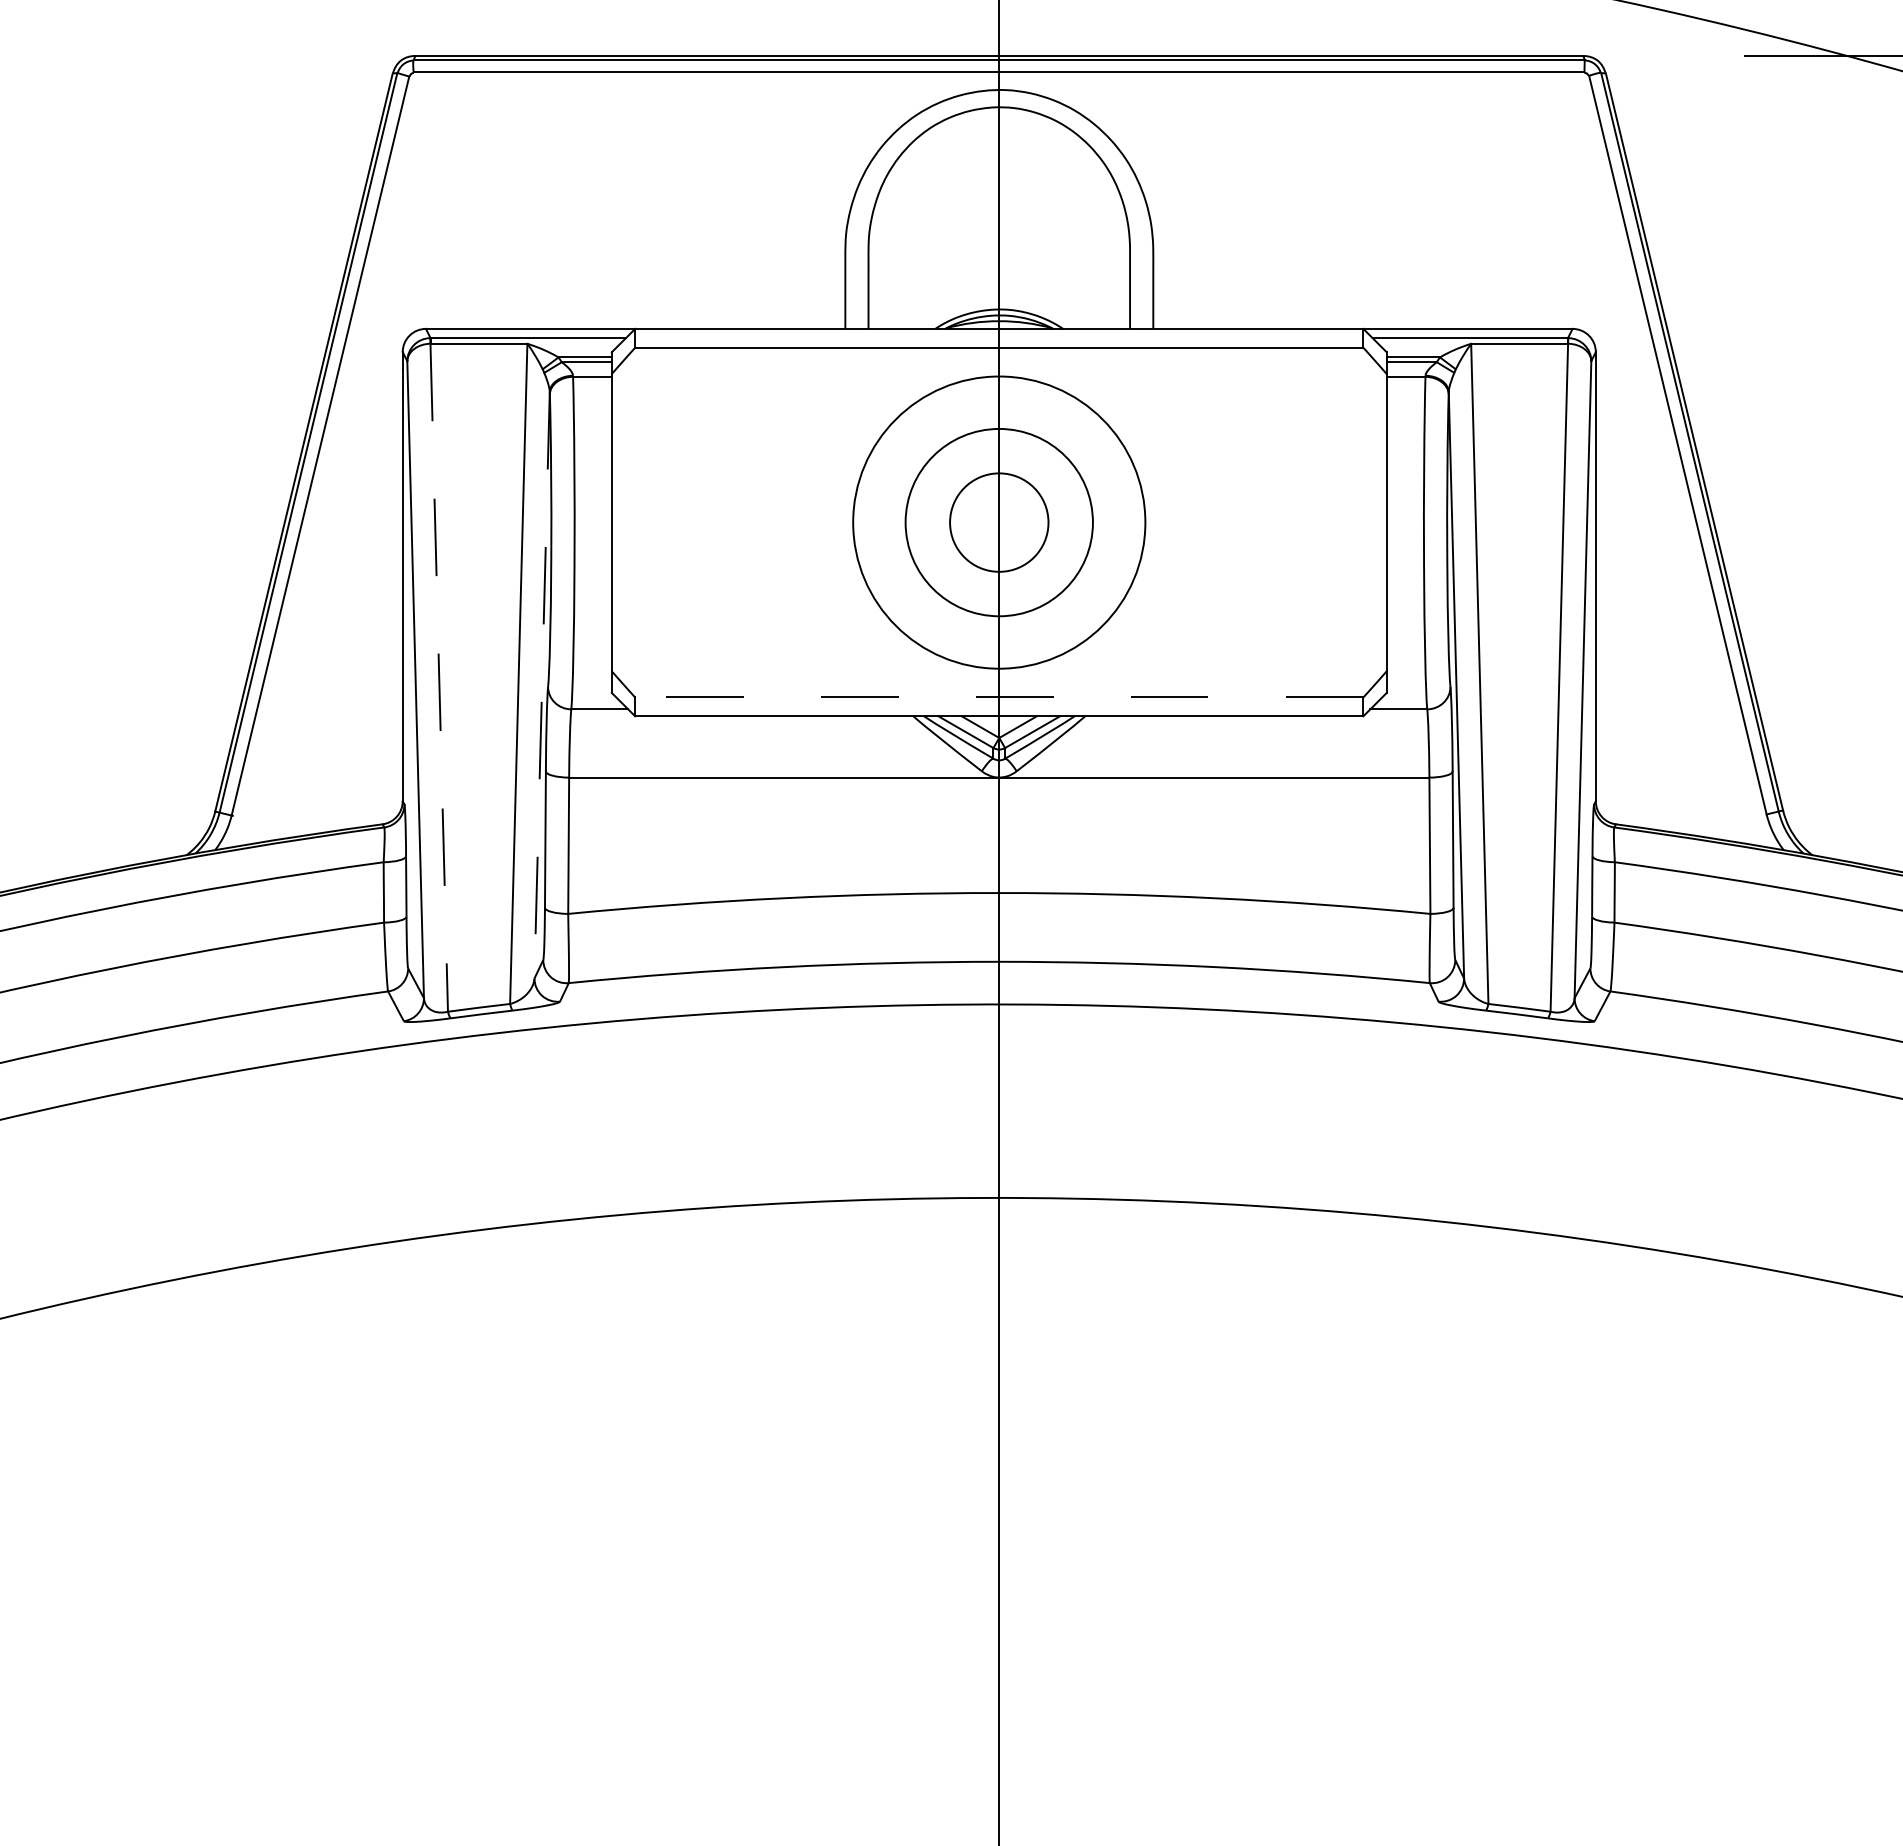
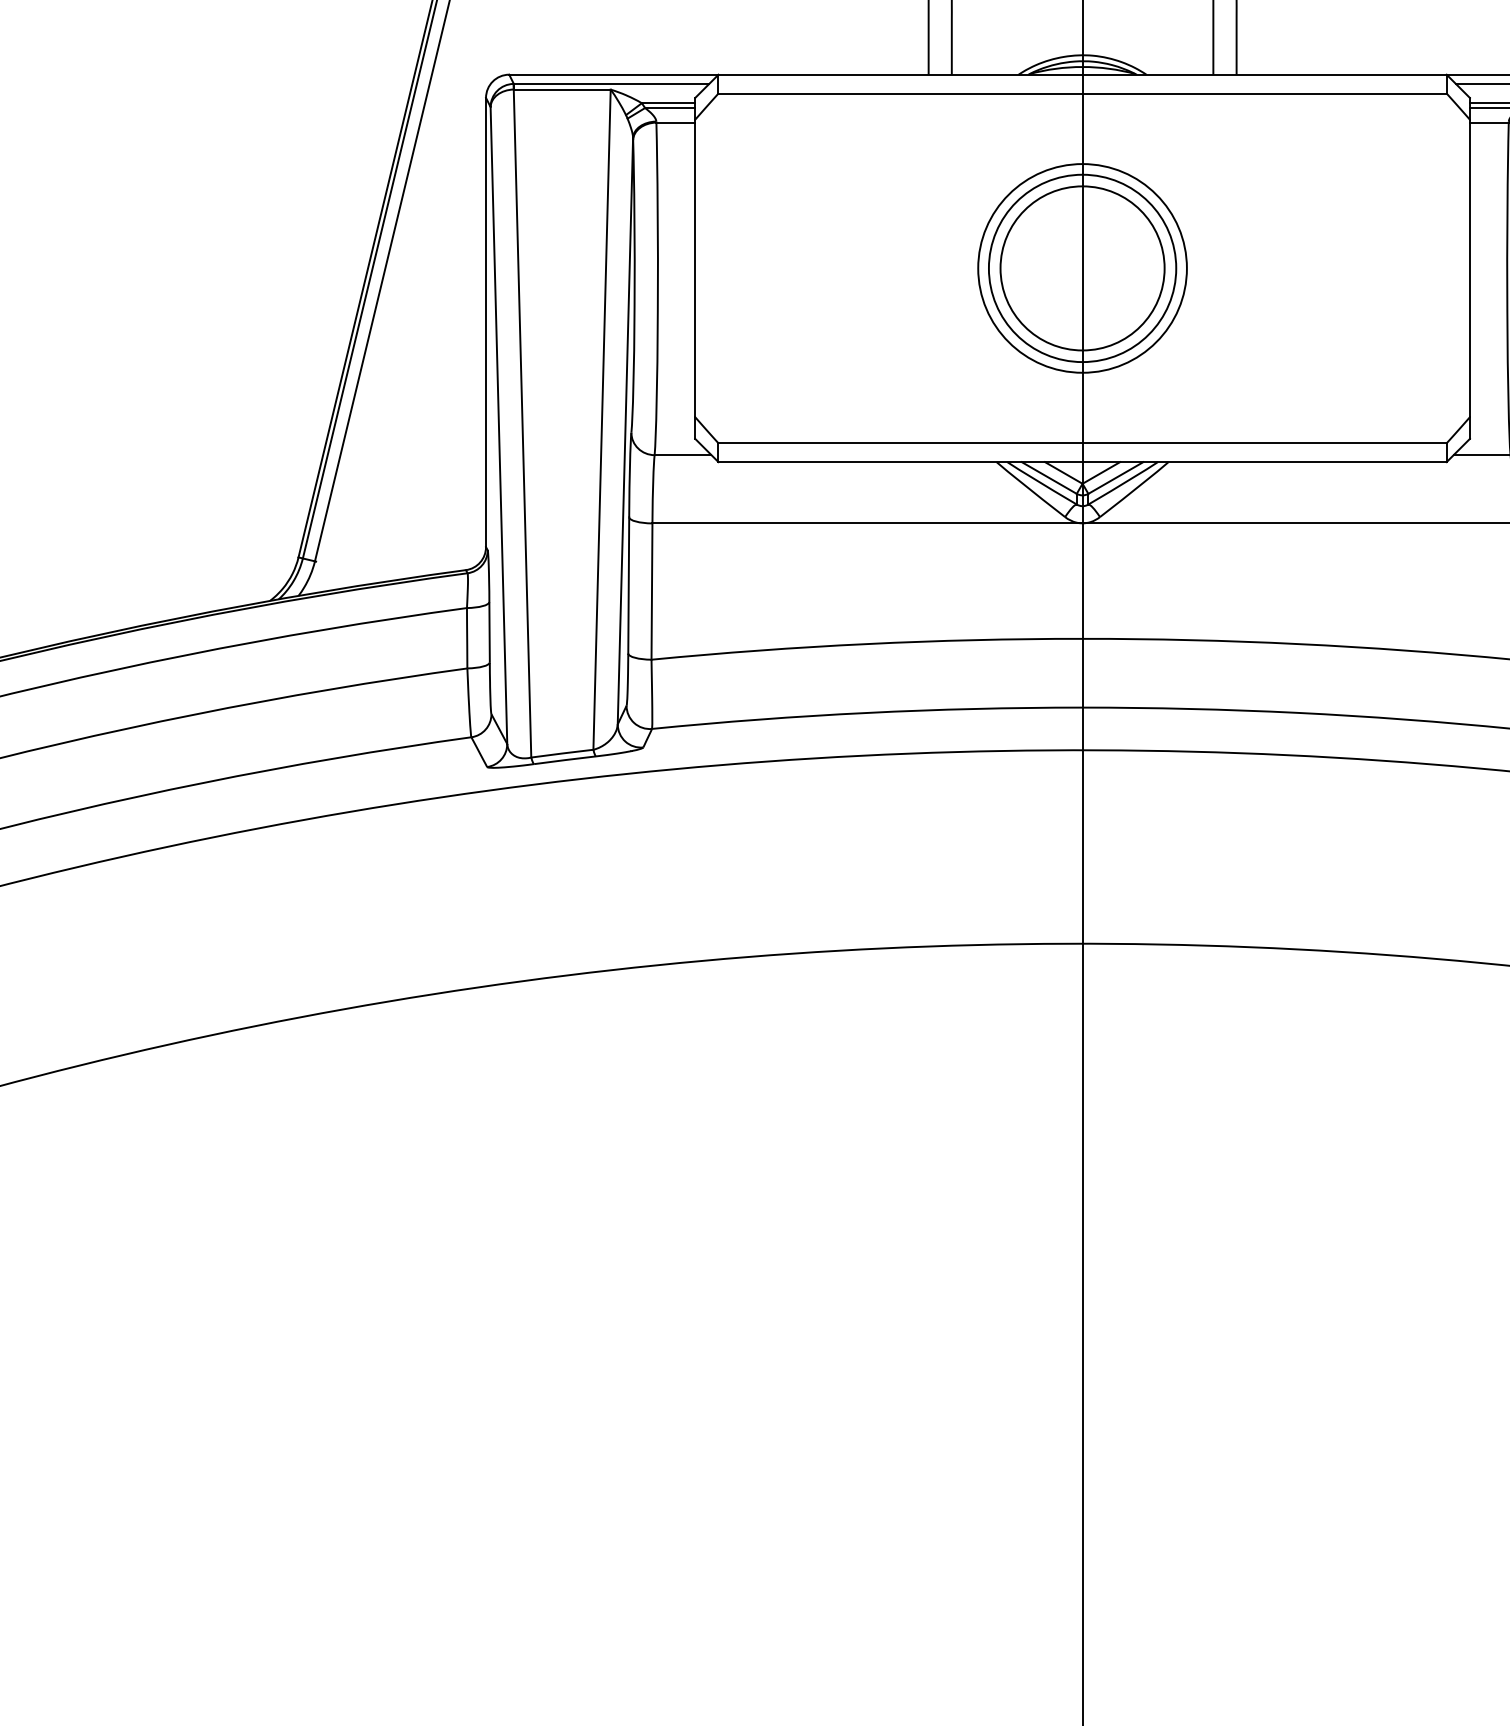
circle: (998, 522) -> (1081, 268), size x0.71
circle: (999, 522) -> (1082, 268), size x1.67
line: (439, 678) -> (522, 424), dashed -> solid
line: (542, 685) -> (625, 431), dashed -> solid
line: (998, 697) -> (1081, 443), dashed -> solid

